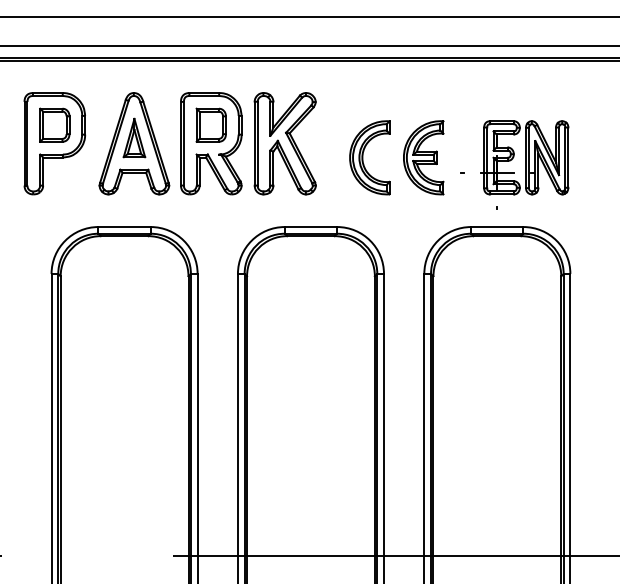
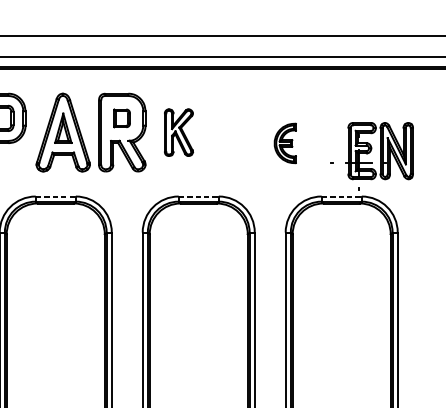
part: (210, 124) -> (121, 117), size x0.7
part: (284, 143) -> (178, 132), size x0.6
part: (369, 157) -> (243, 143), removed
part: (423, 157) -> (285, 143), size x0.7
part: (514, 164) -> (371, 156), moved
line: (125, 227) -> (56, 196), solid -> dashed
line: (311, 227) -> (199, 196), solid -> dashed
line: (497, 227) -> (341, 196), solid -> dashed

